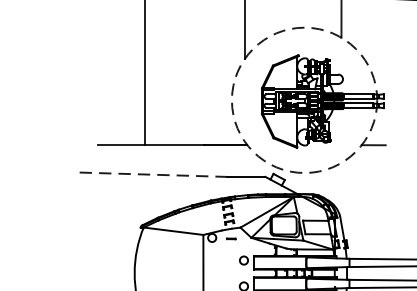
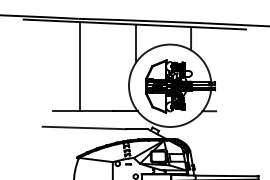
circle: (305, 99) -> (170, 85), dashed -> solid
line: (153, 173) -> (84, 127), dashed -> solid

